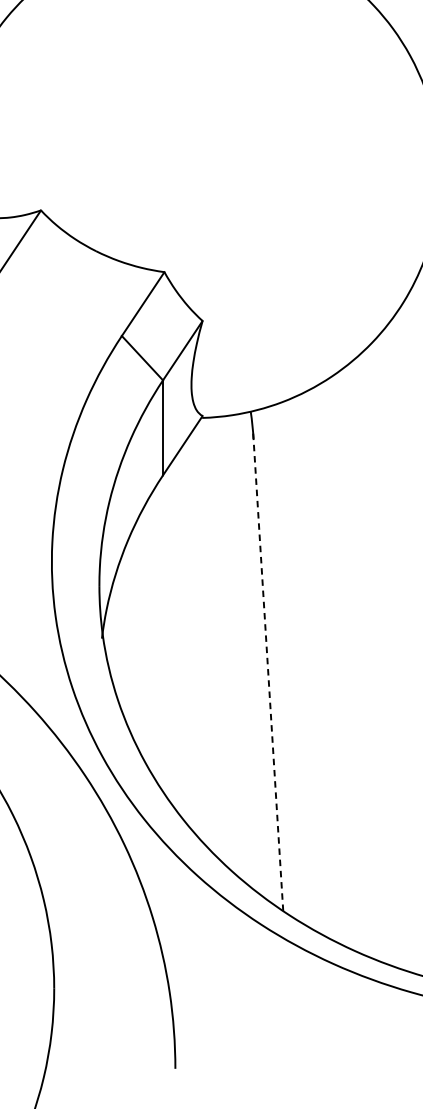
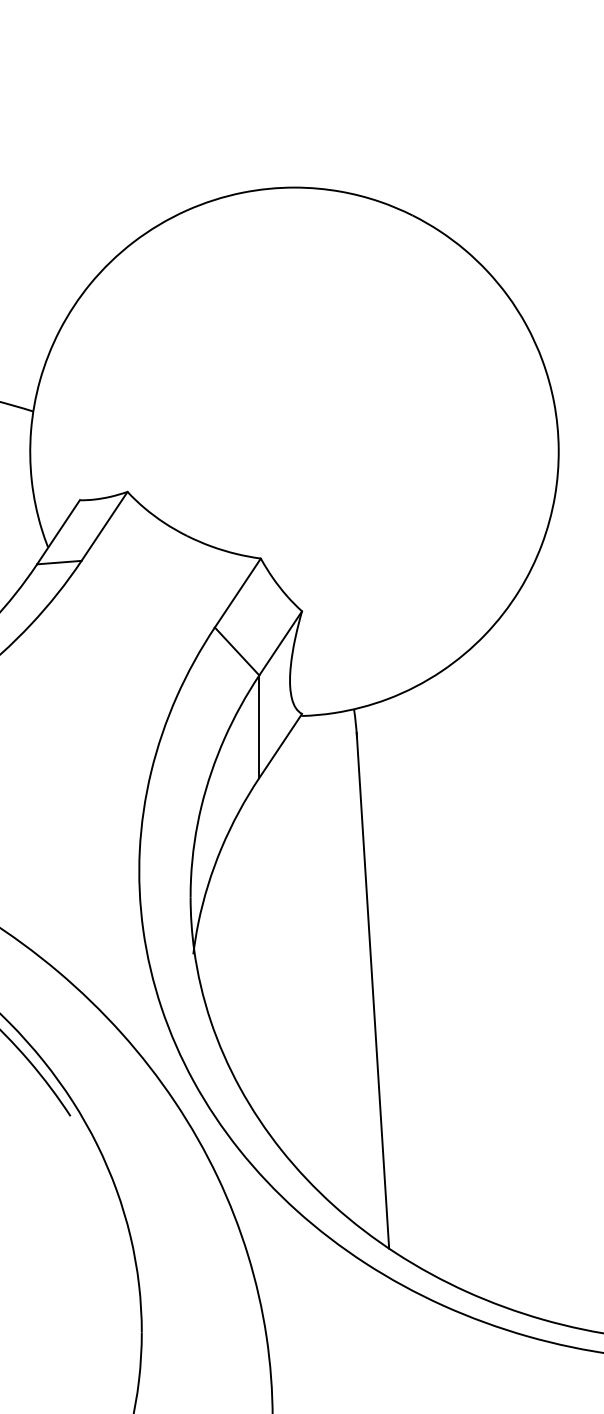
line: (267, 673) -> (372, 991), dashed -> solid

